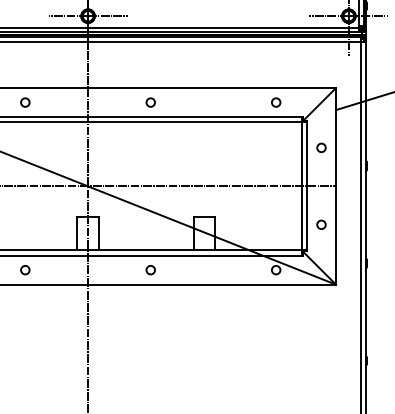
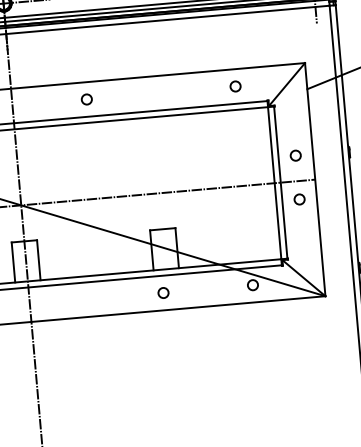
circle: (321, 147) -> (295, 155), moved
circle: (321, 224) -> (299, 199), moved
circle: (150, 270) -> (163, 293), moved

